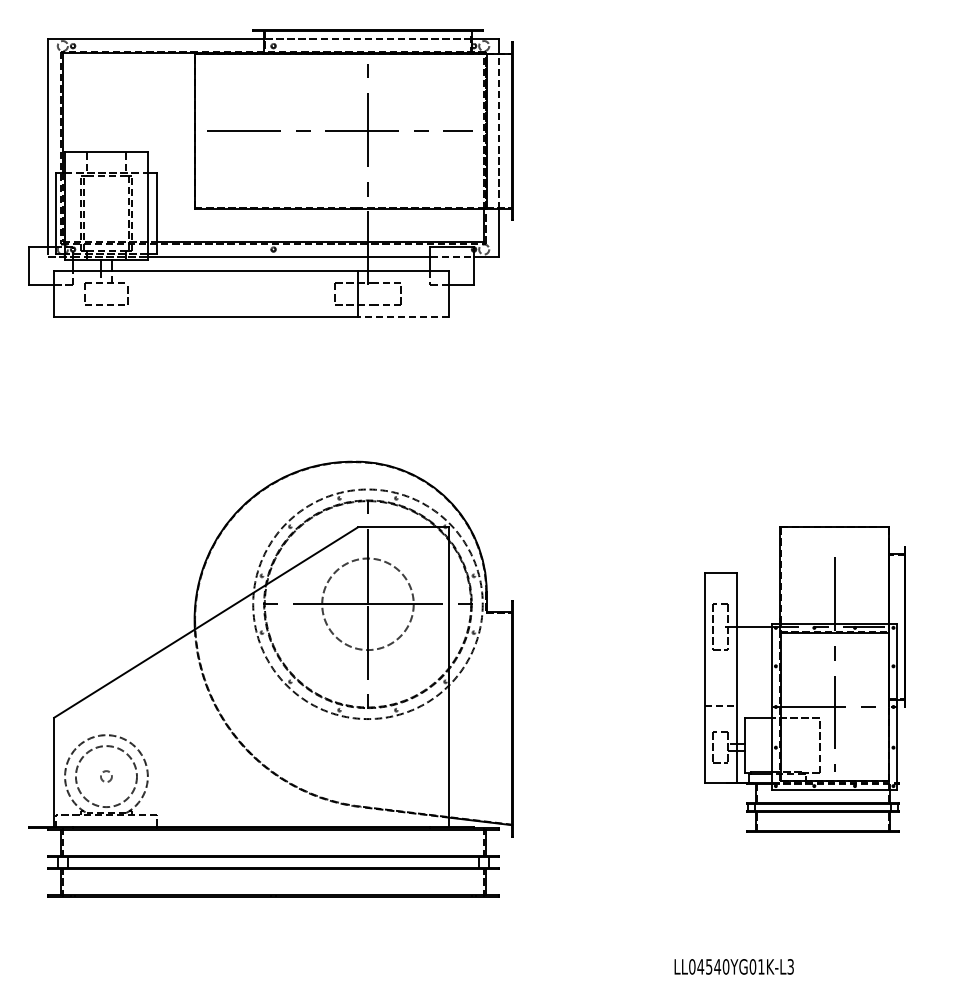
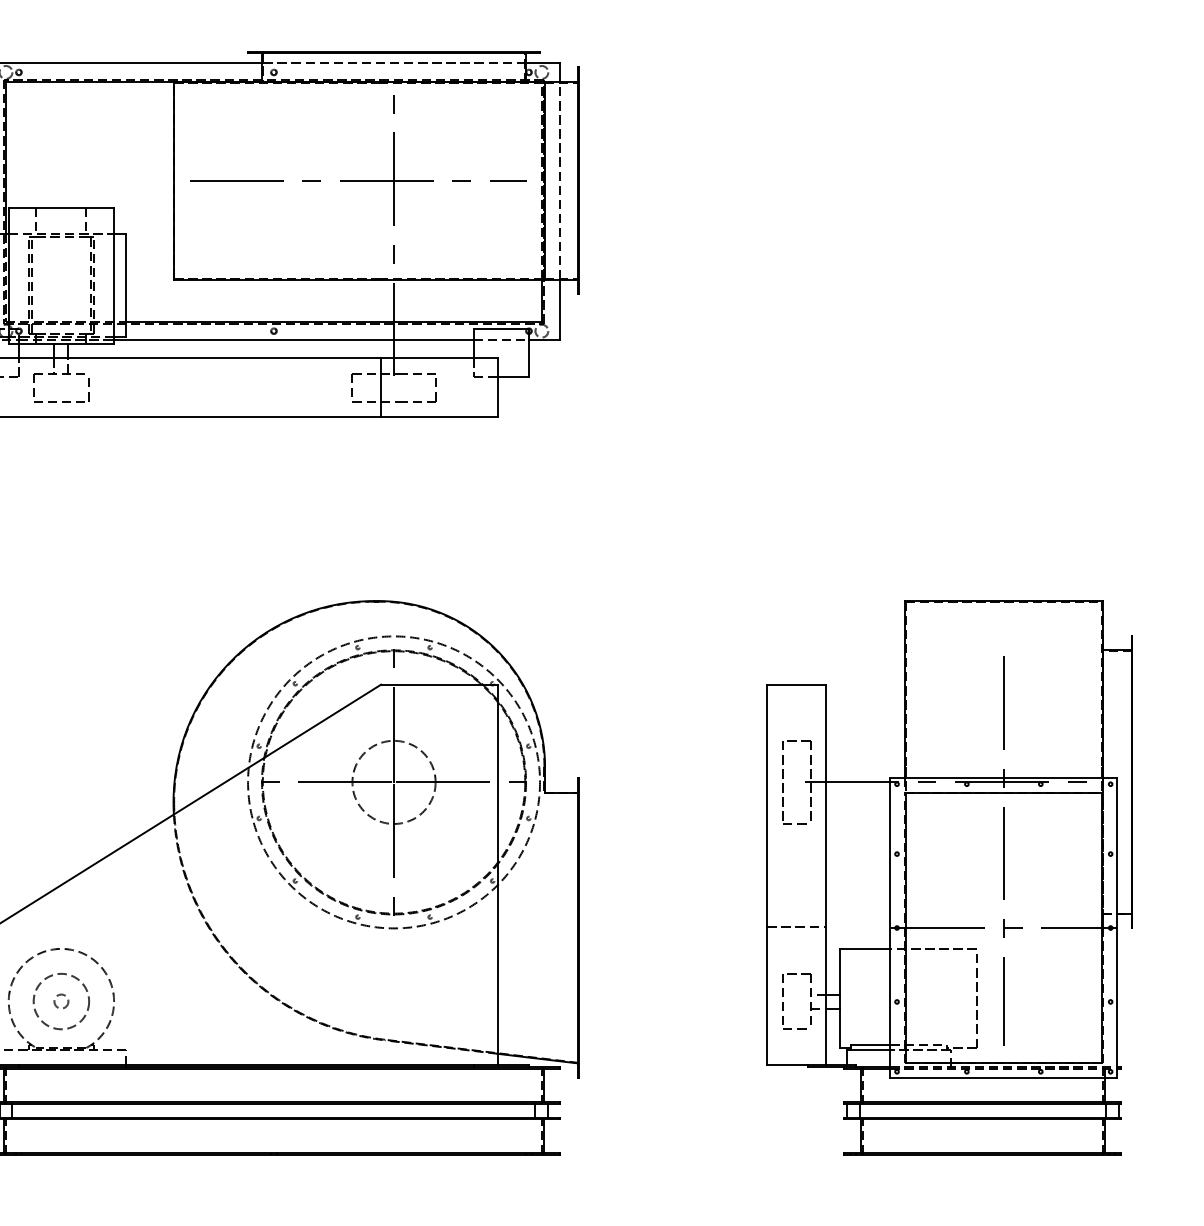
line: (403, 317) -> (439, 417), dashed -> solid
circle: (367, 603) -> (393, 781), size x0.71
part: (804, 679) -> (949, 878), size x1.43
circle: (106, 776) -> (61, 1001), size x0.71

